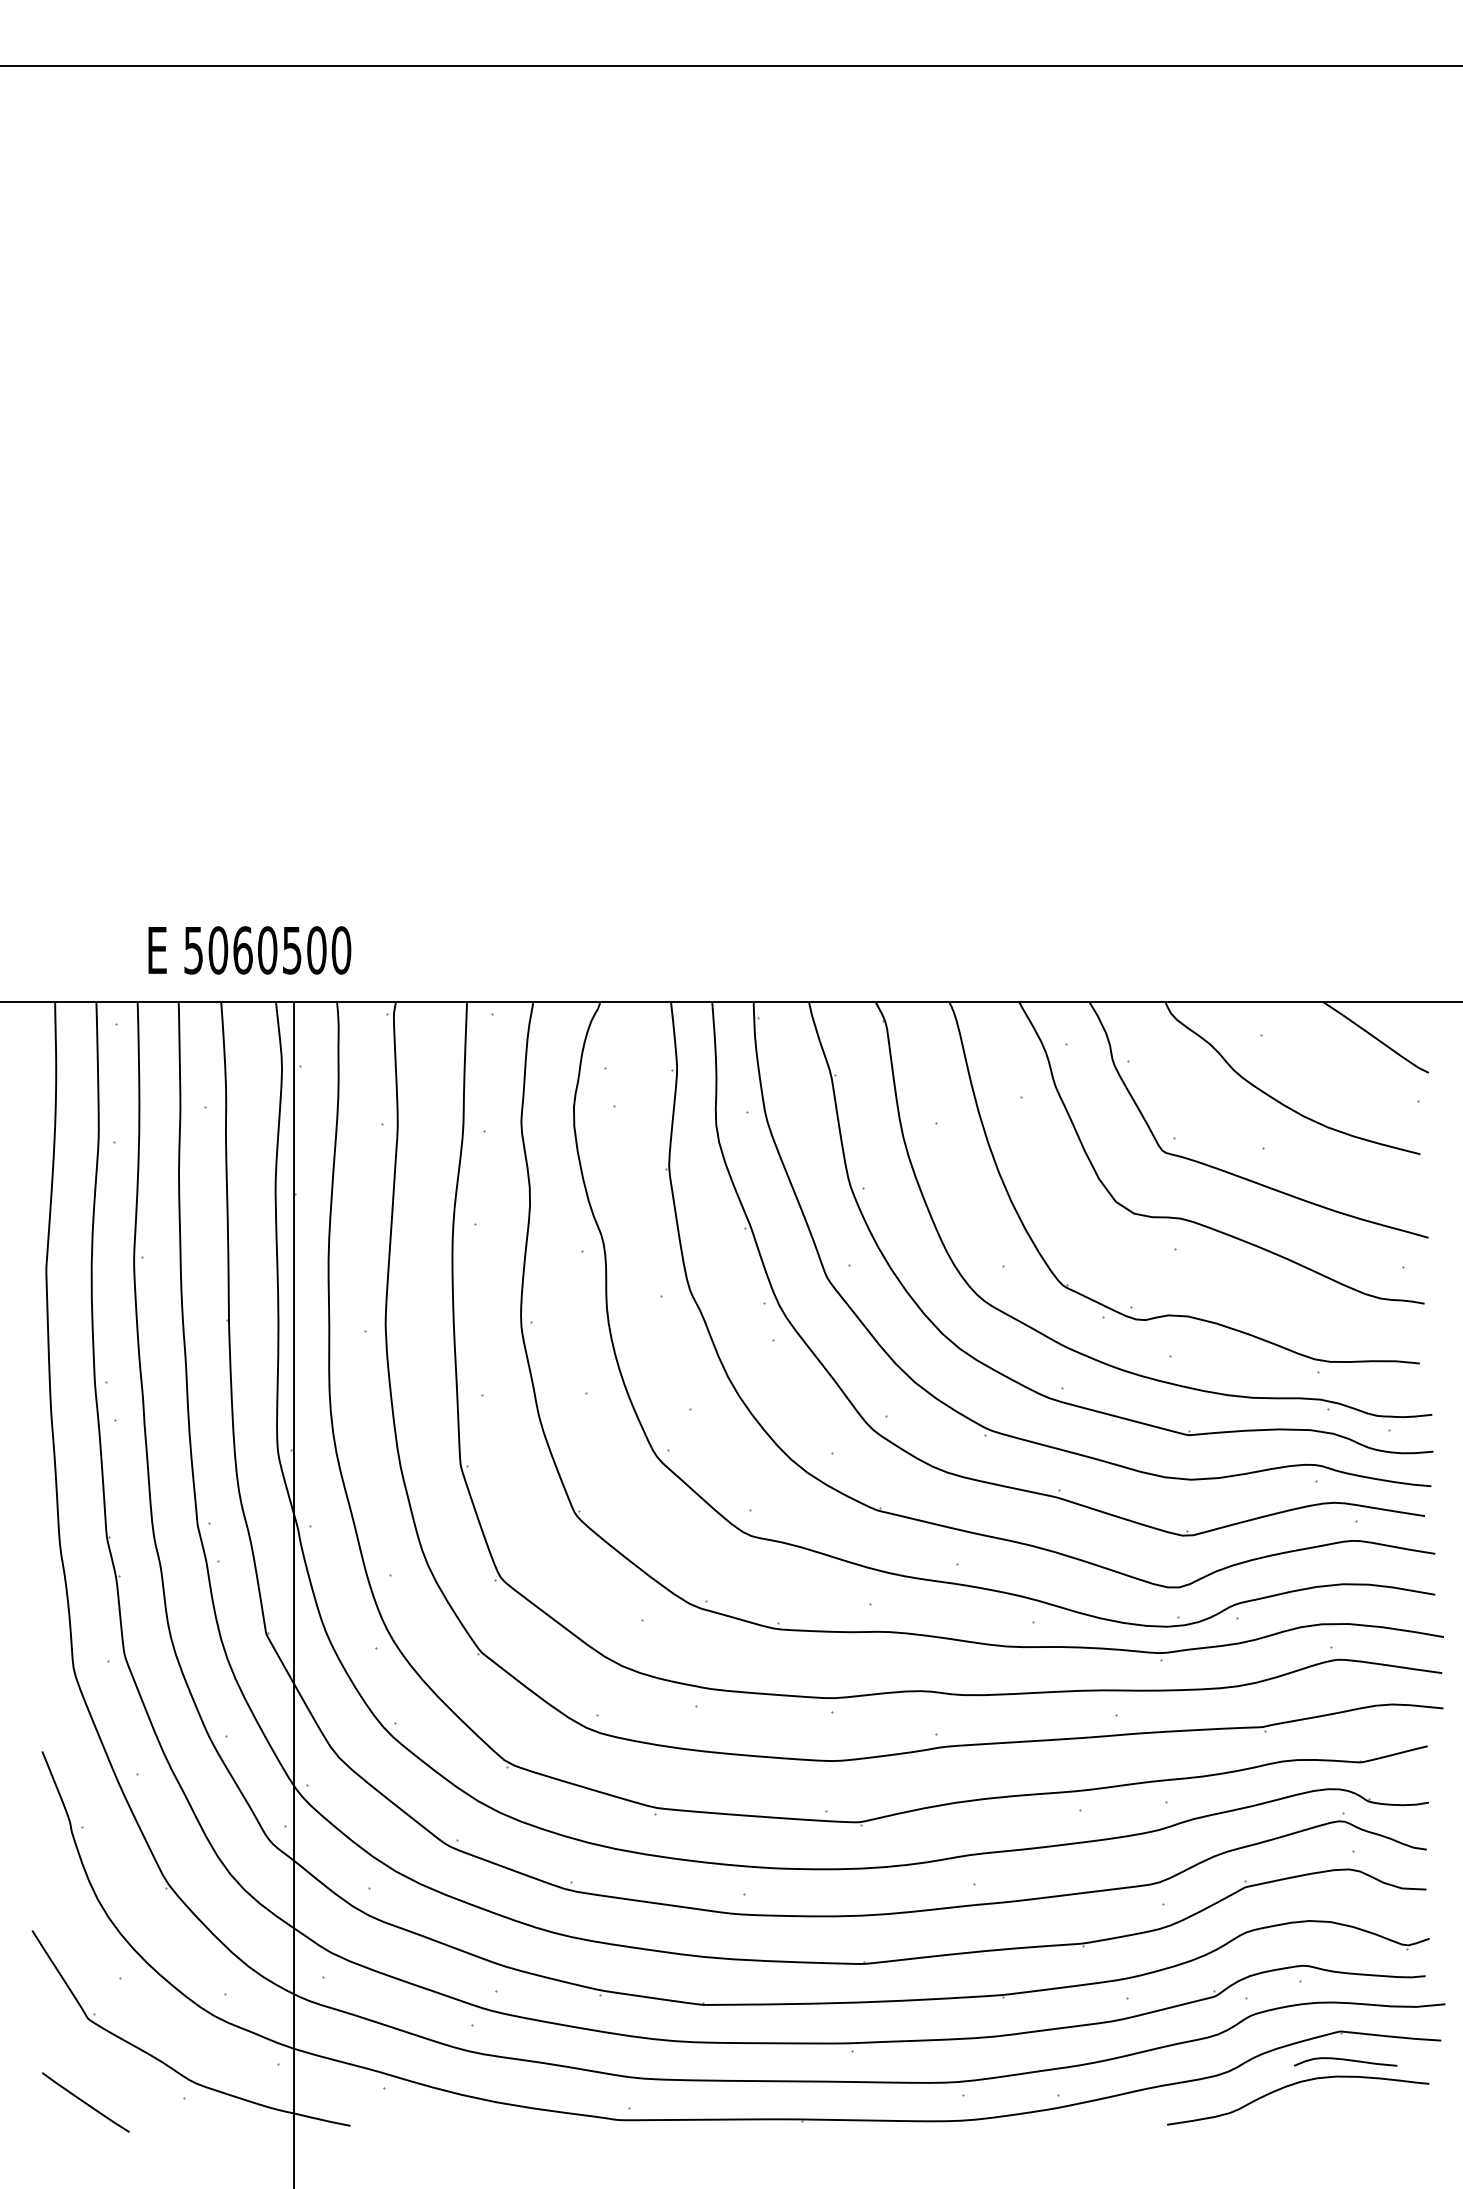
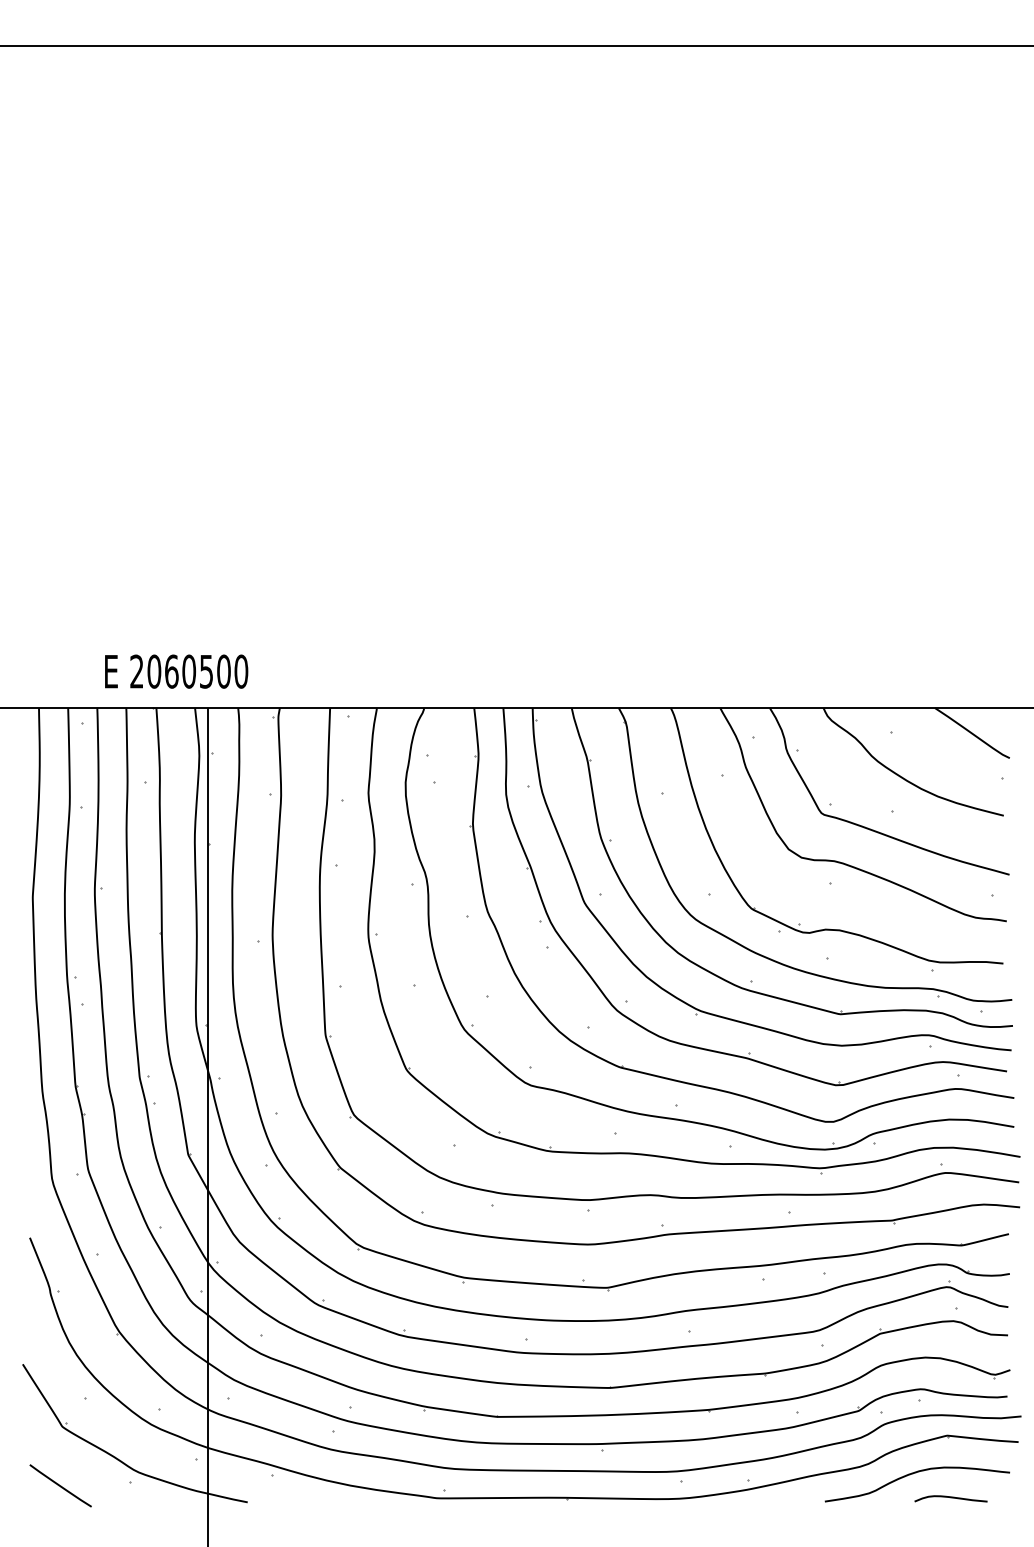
text: (193, 950) -> (136, 671), 5060500 -> 2060500
curve: (1345, 2060) -> (950, 1497), moved

